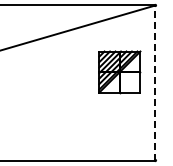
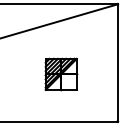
part: (119, 72) -> (60, 74), moved
line: (155, 83) -> (117, 63), dashed -> solid

